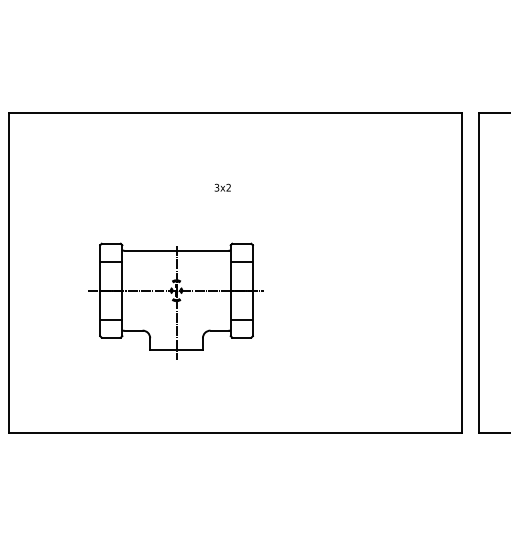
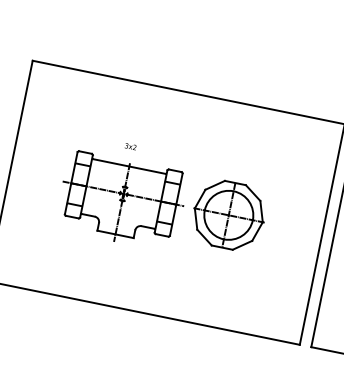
text: (222, 187) -> (130, 146), moved
part: (326, 272) -> (229, 215), added
part: (175, 300) -> (121, 200), moved

